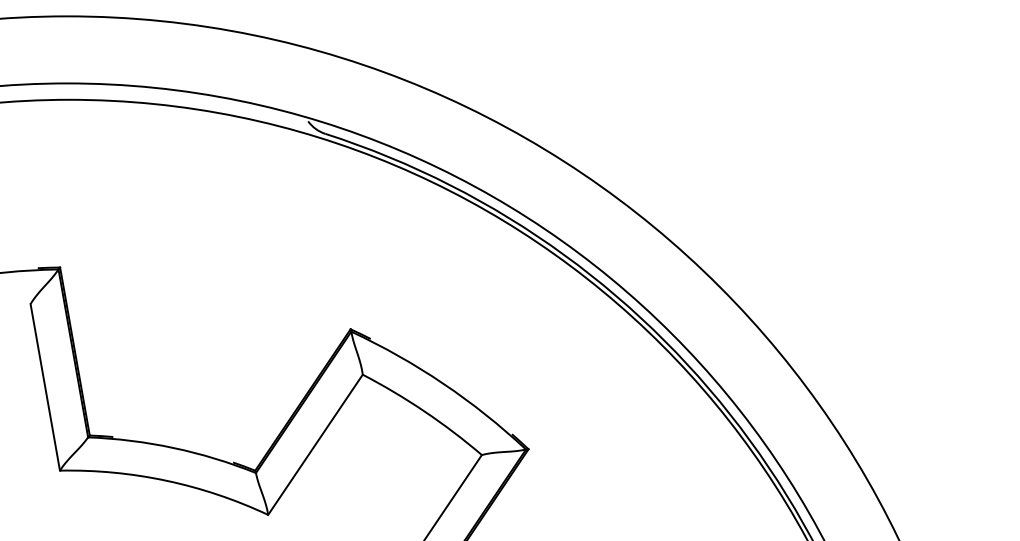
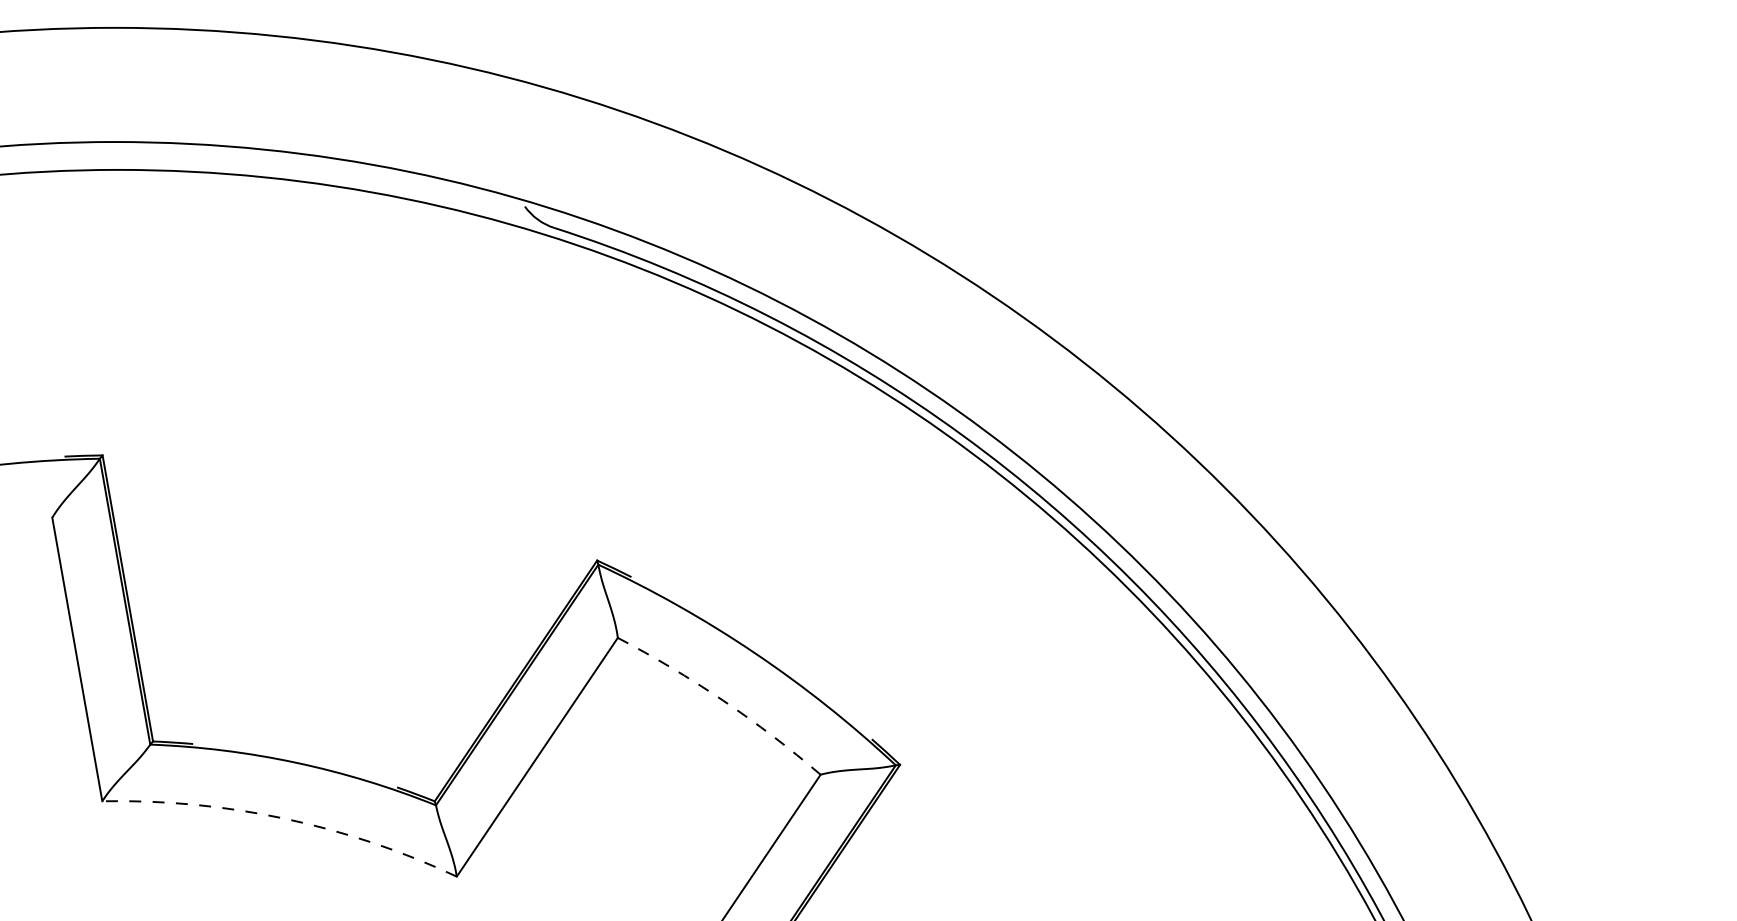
arc: (424, 411) -> (722, 700), solid -> dashed
arc: (166, 480) -> (283, 818), solid -> dashed

